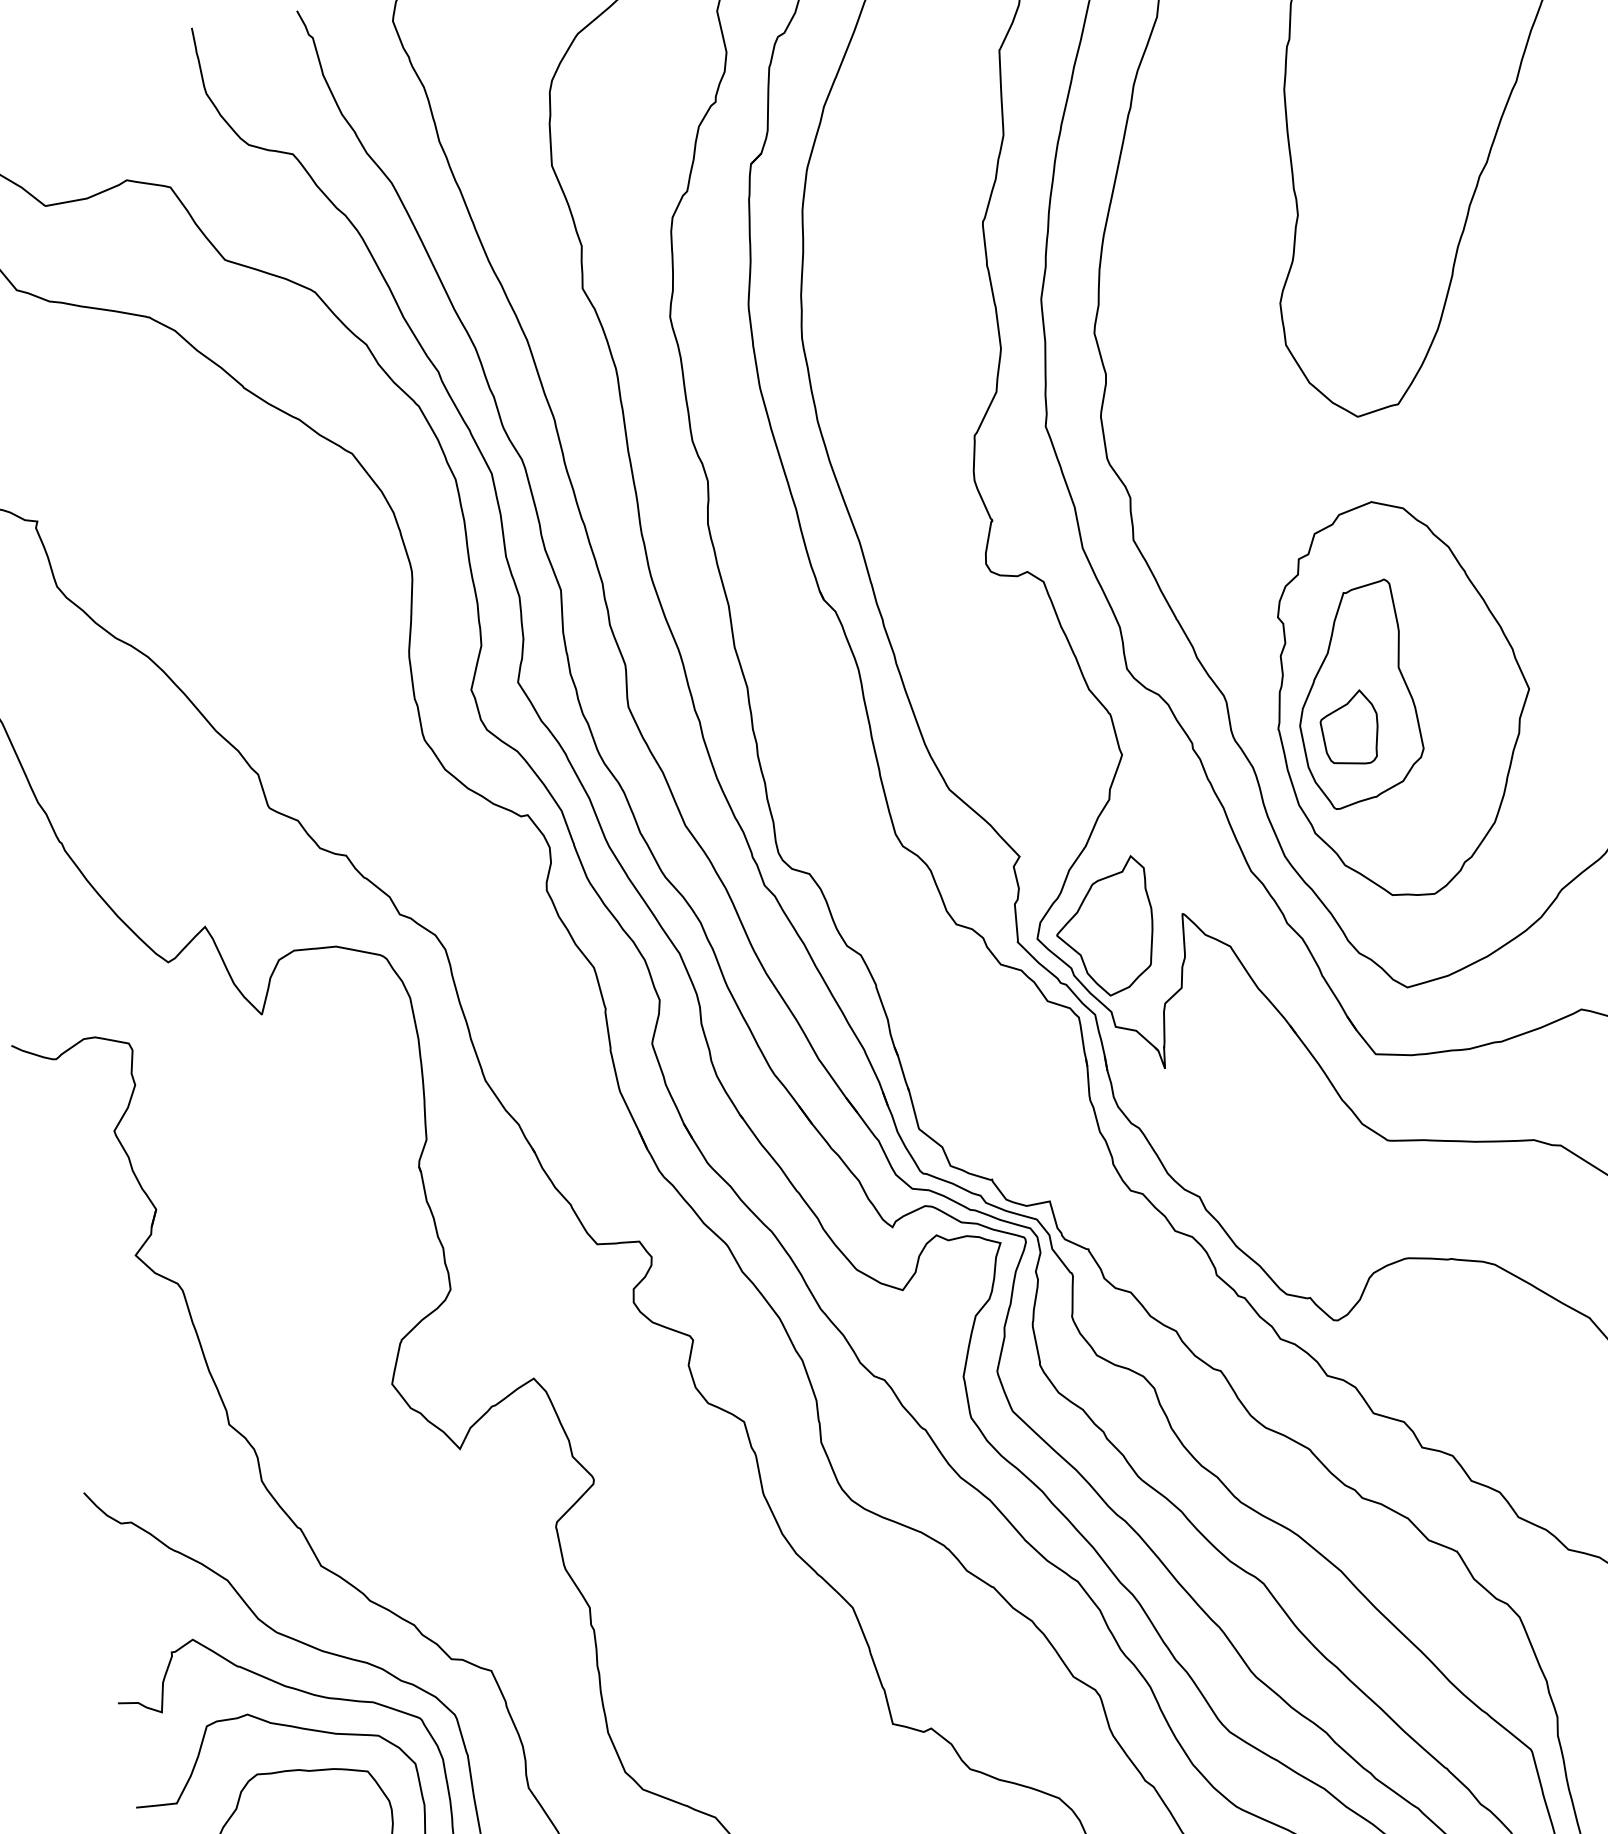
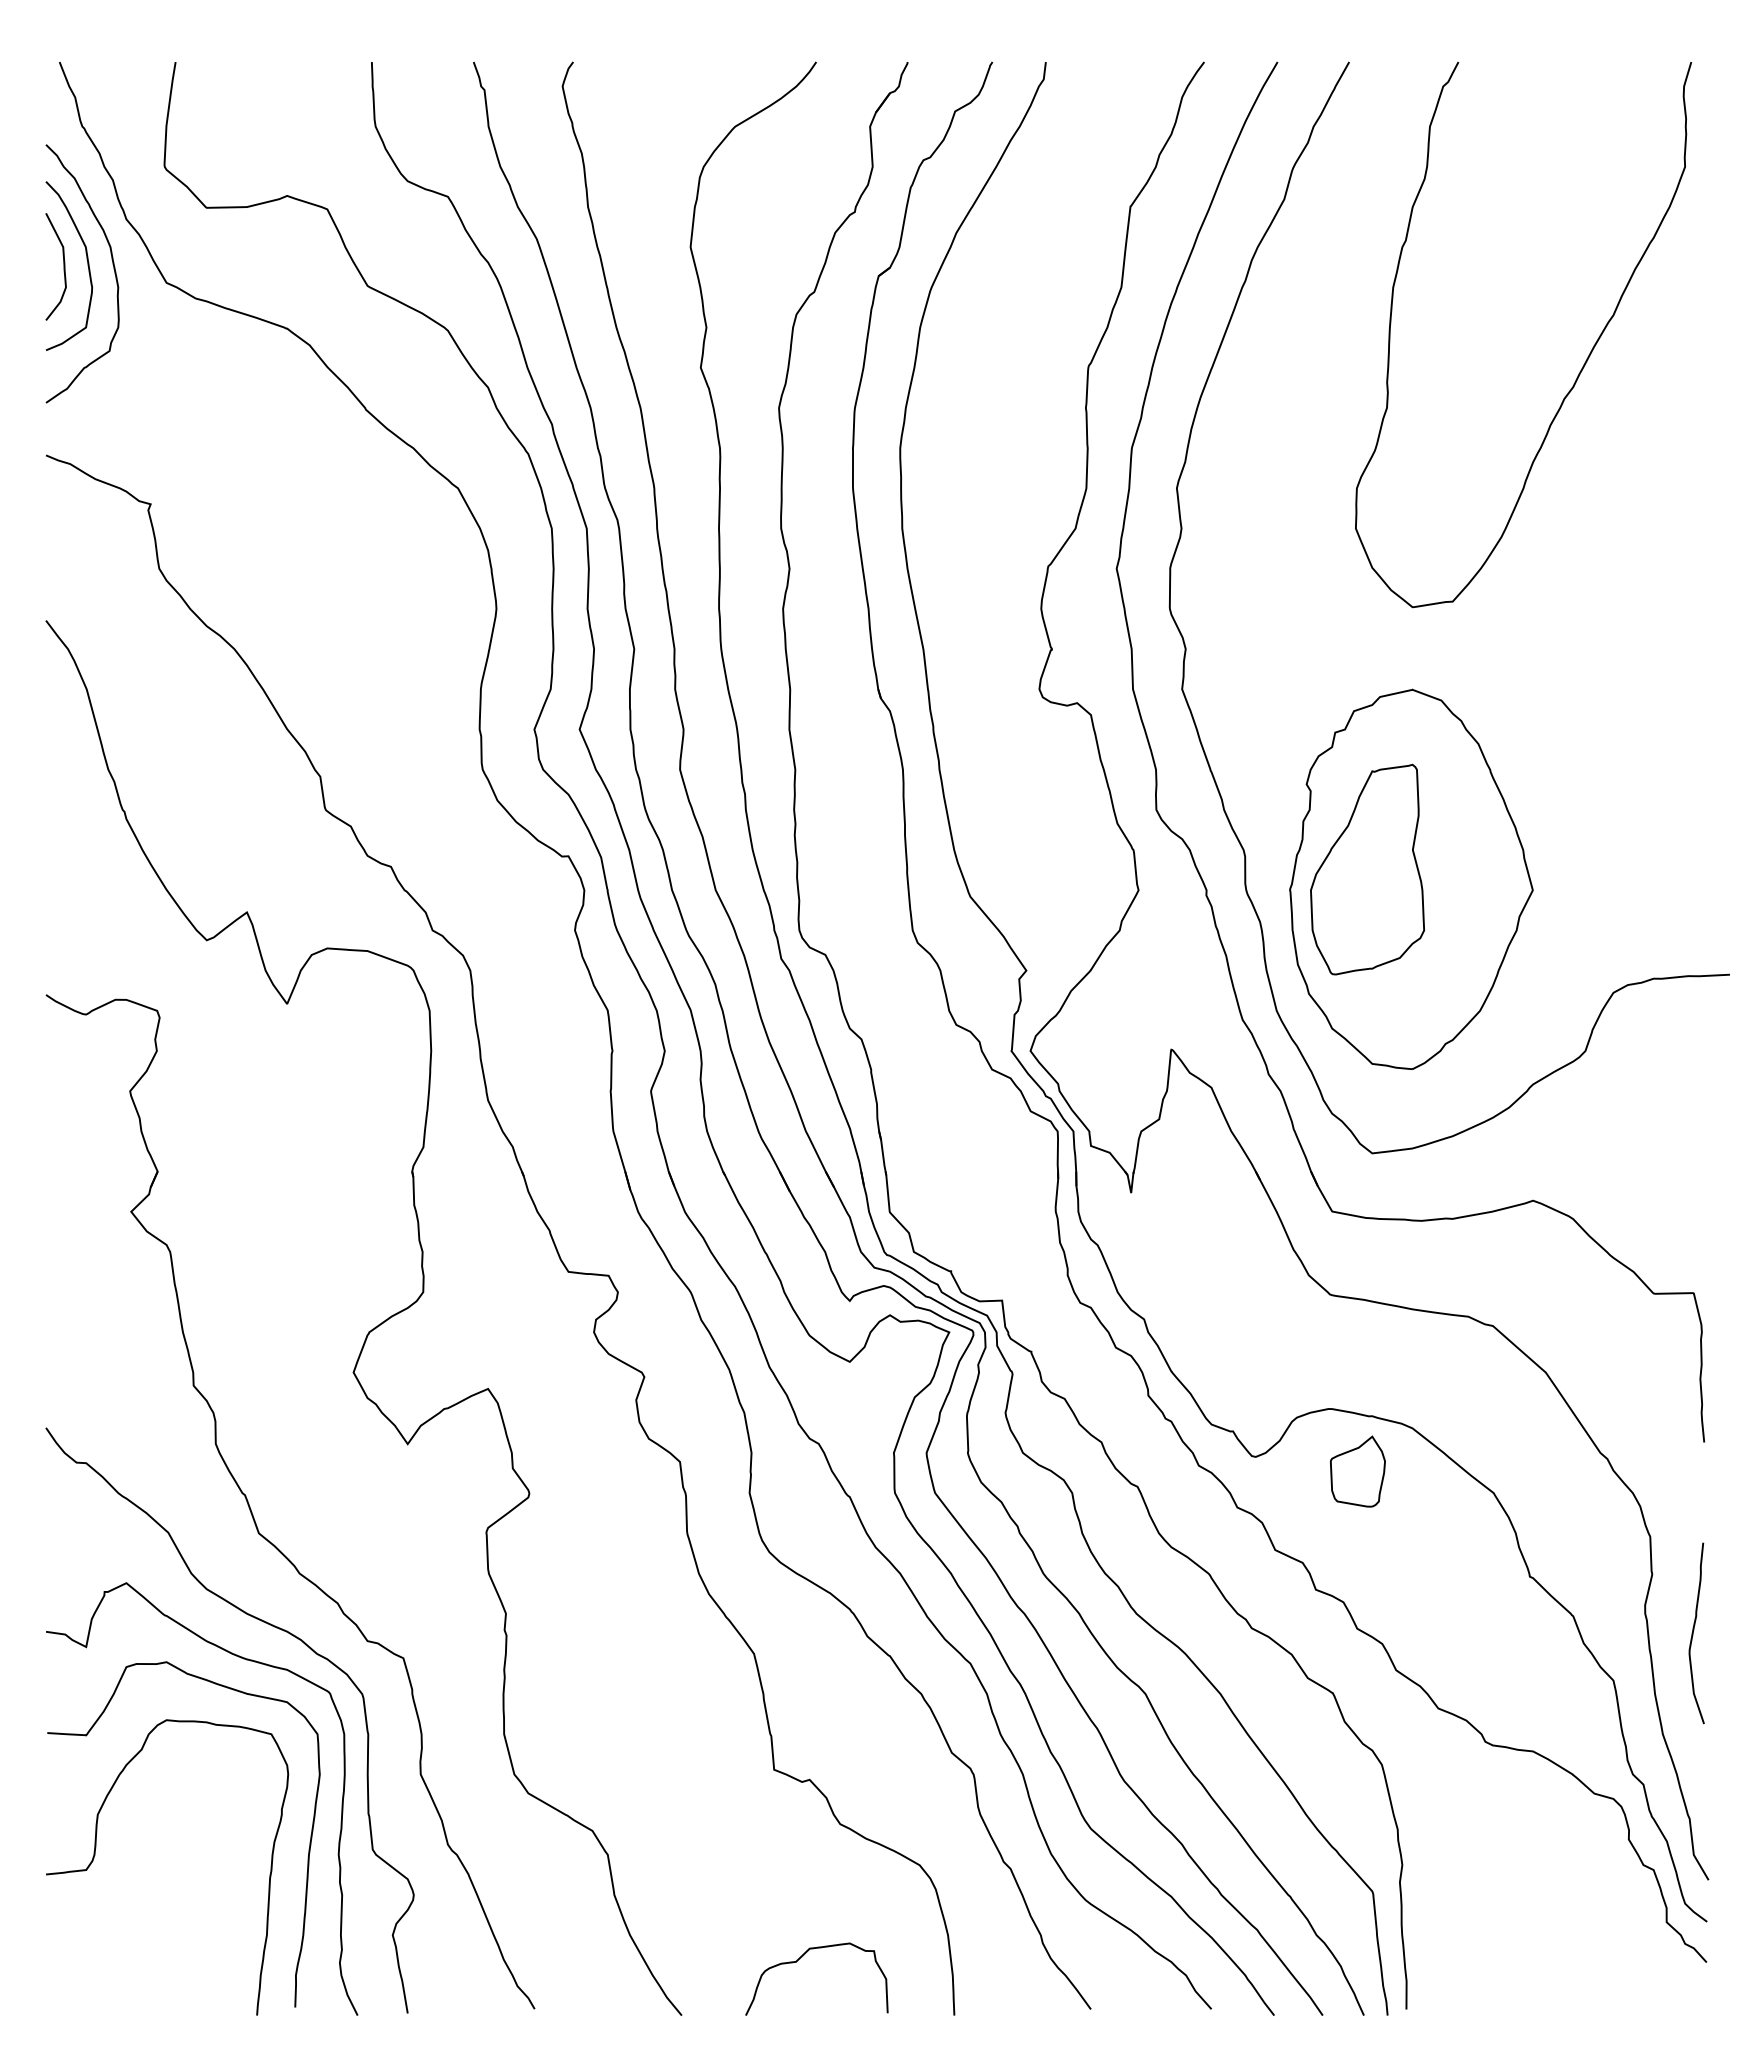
part: (1349, 728) -> (1357, 1471), moved
part: (1104, 928) -> (1095, 1051), removed

